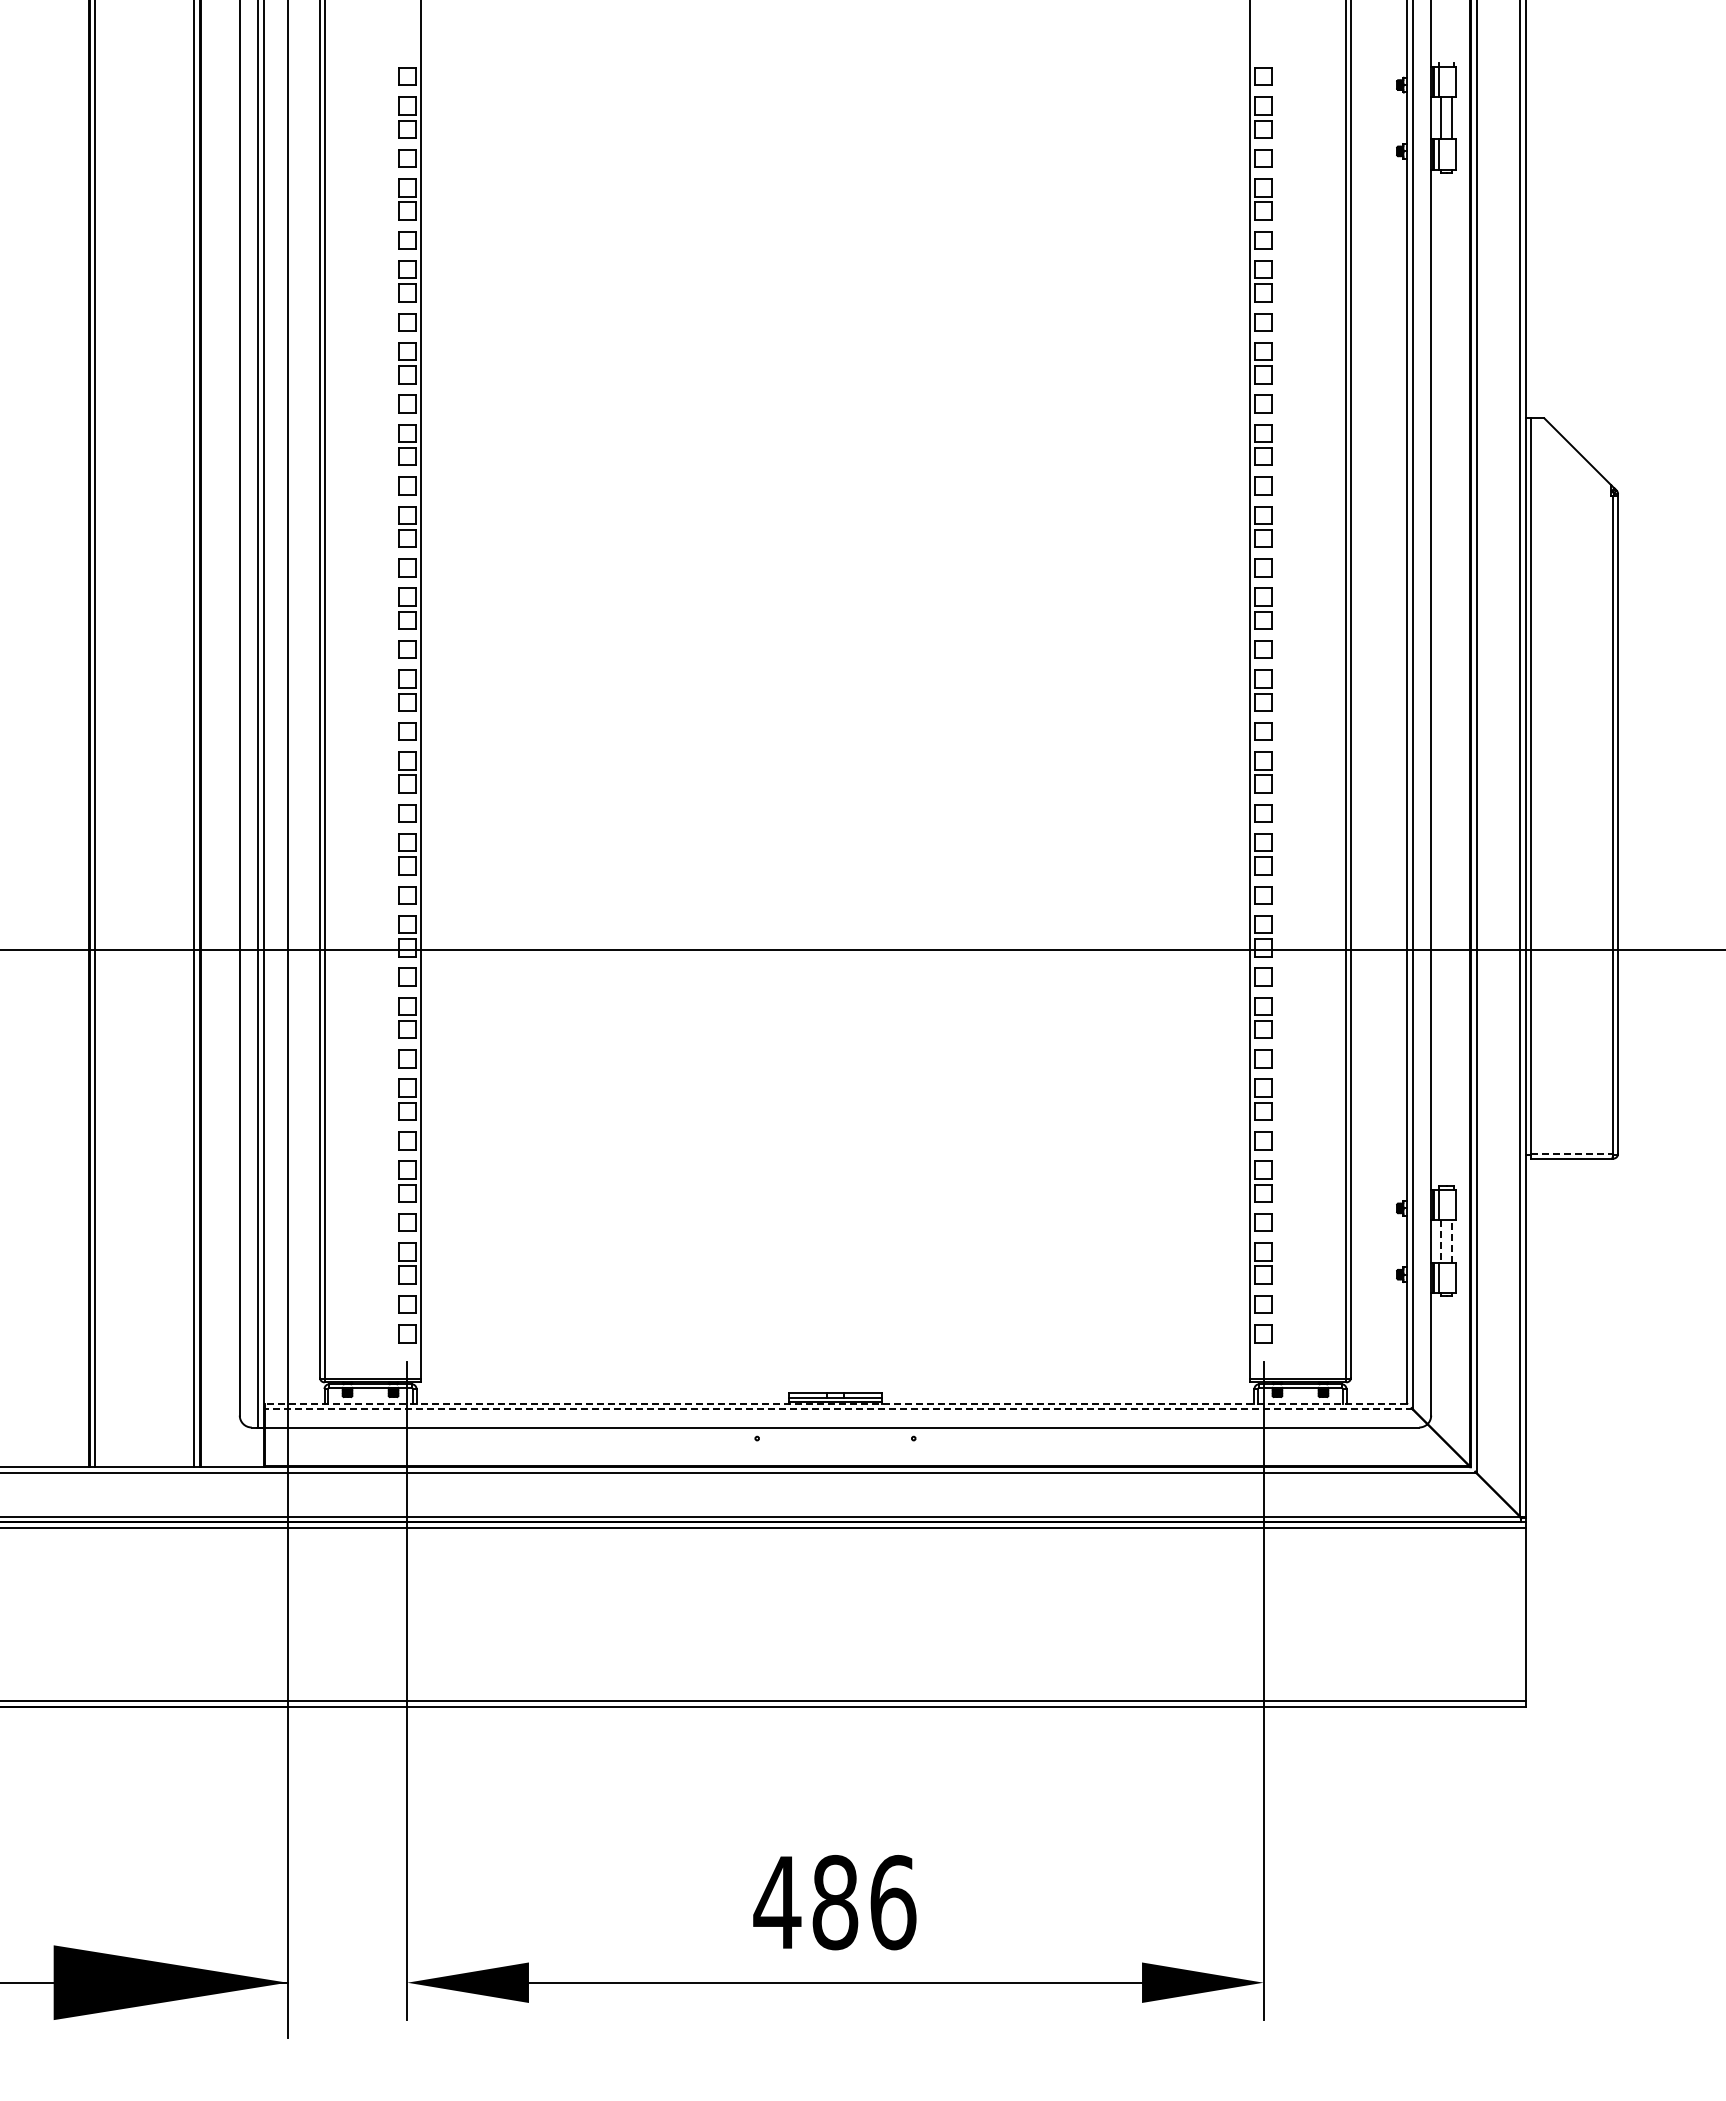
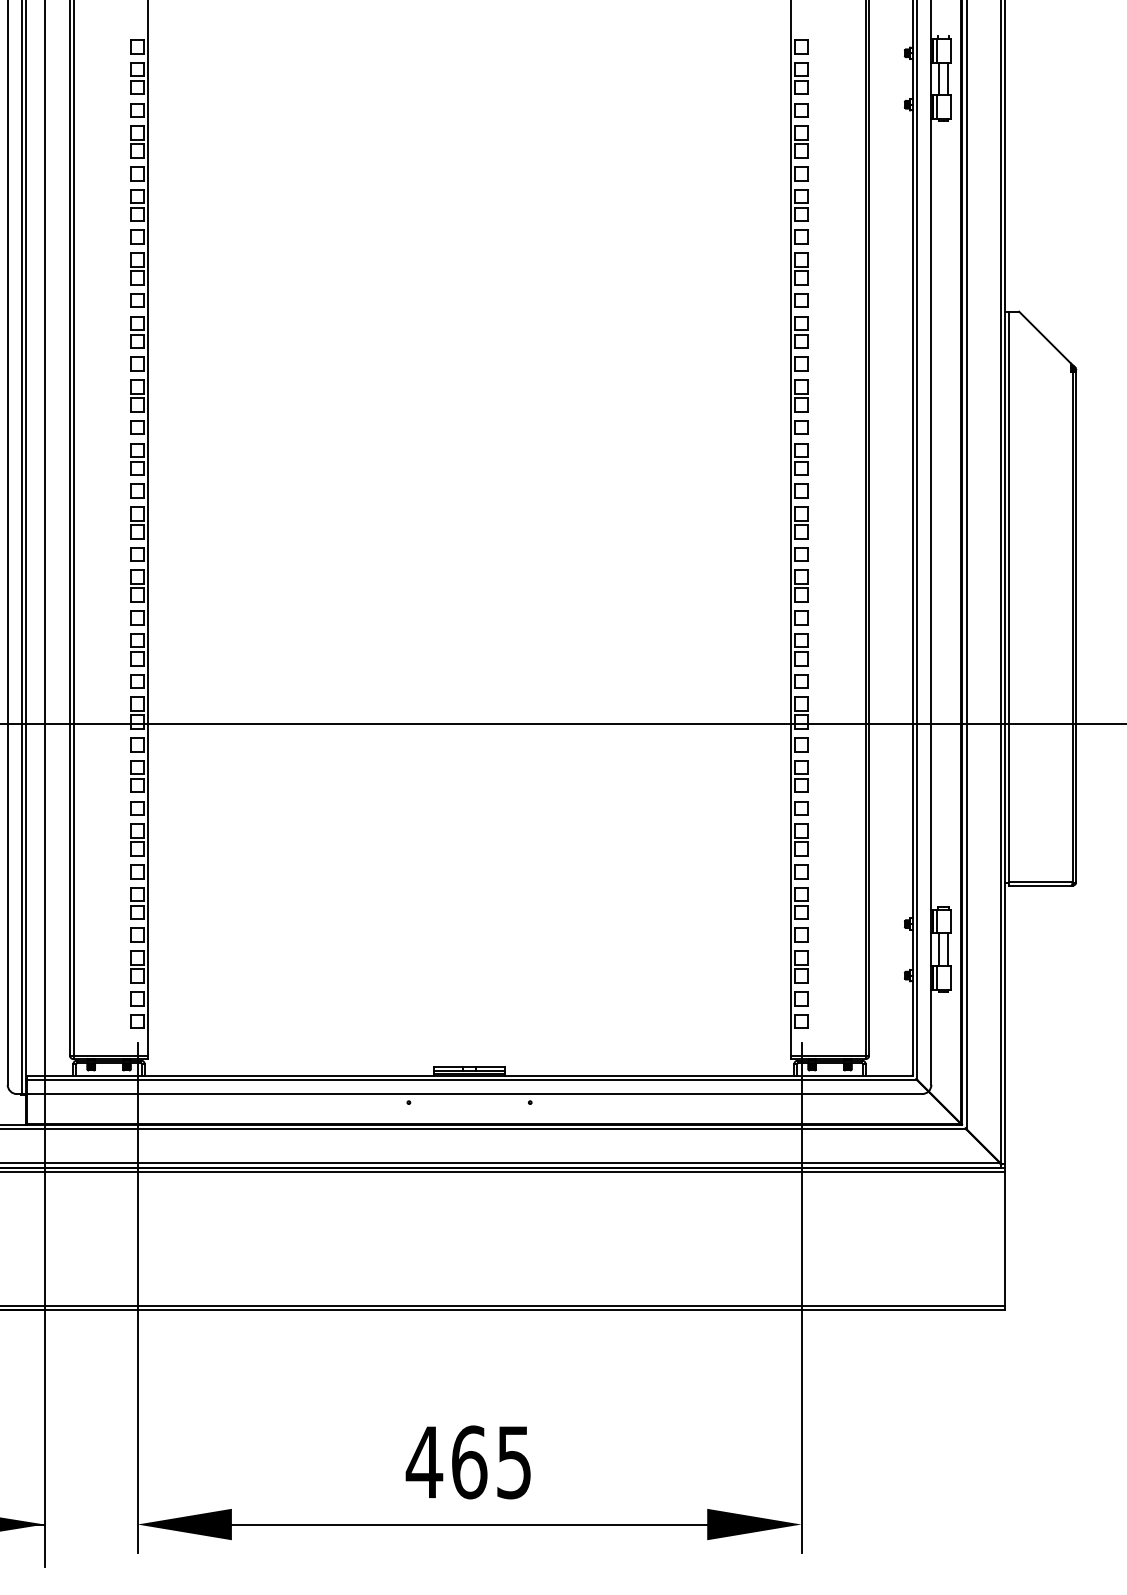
line: (1572, 1153) -> (1040, 881), dashed -> solid
line: (1452, 1241) -> (947, 949), dashed -> solid
line: (1441, 1242) -> (939, 950), dashed -> solid
line: (835, 1403) -> (469, 1075), dashed -> solid
line: (838, 1409) -> (471, 1080), dashed -> solid
text: (864, 1902) -> (492, 1462), 486 -> 465

